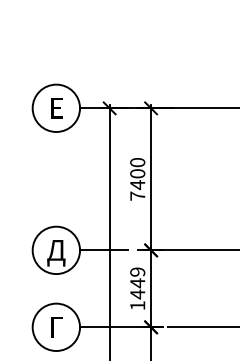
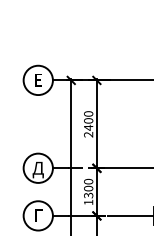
text: (137, 195) -> (88, 134), 7400 -> 2400
text: (137, 283) -> (88, 188), 1449 -> 1300

